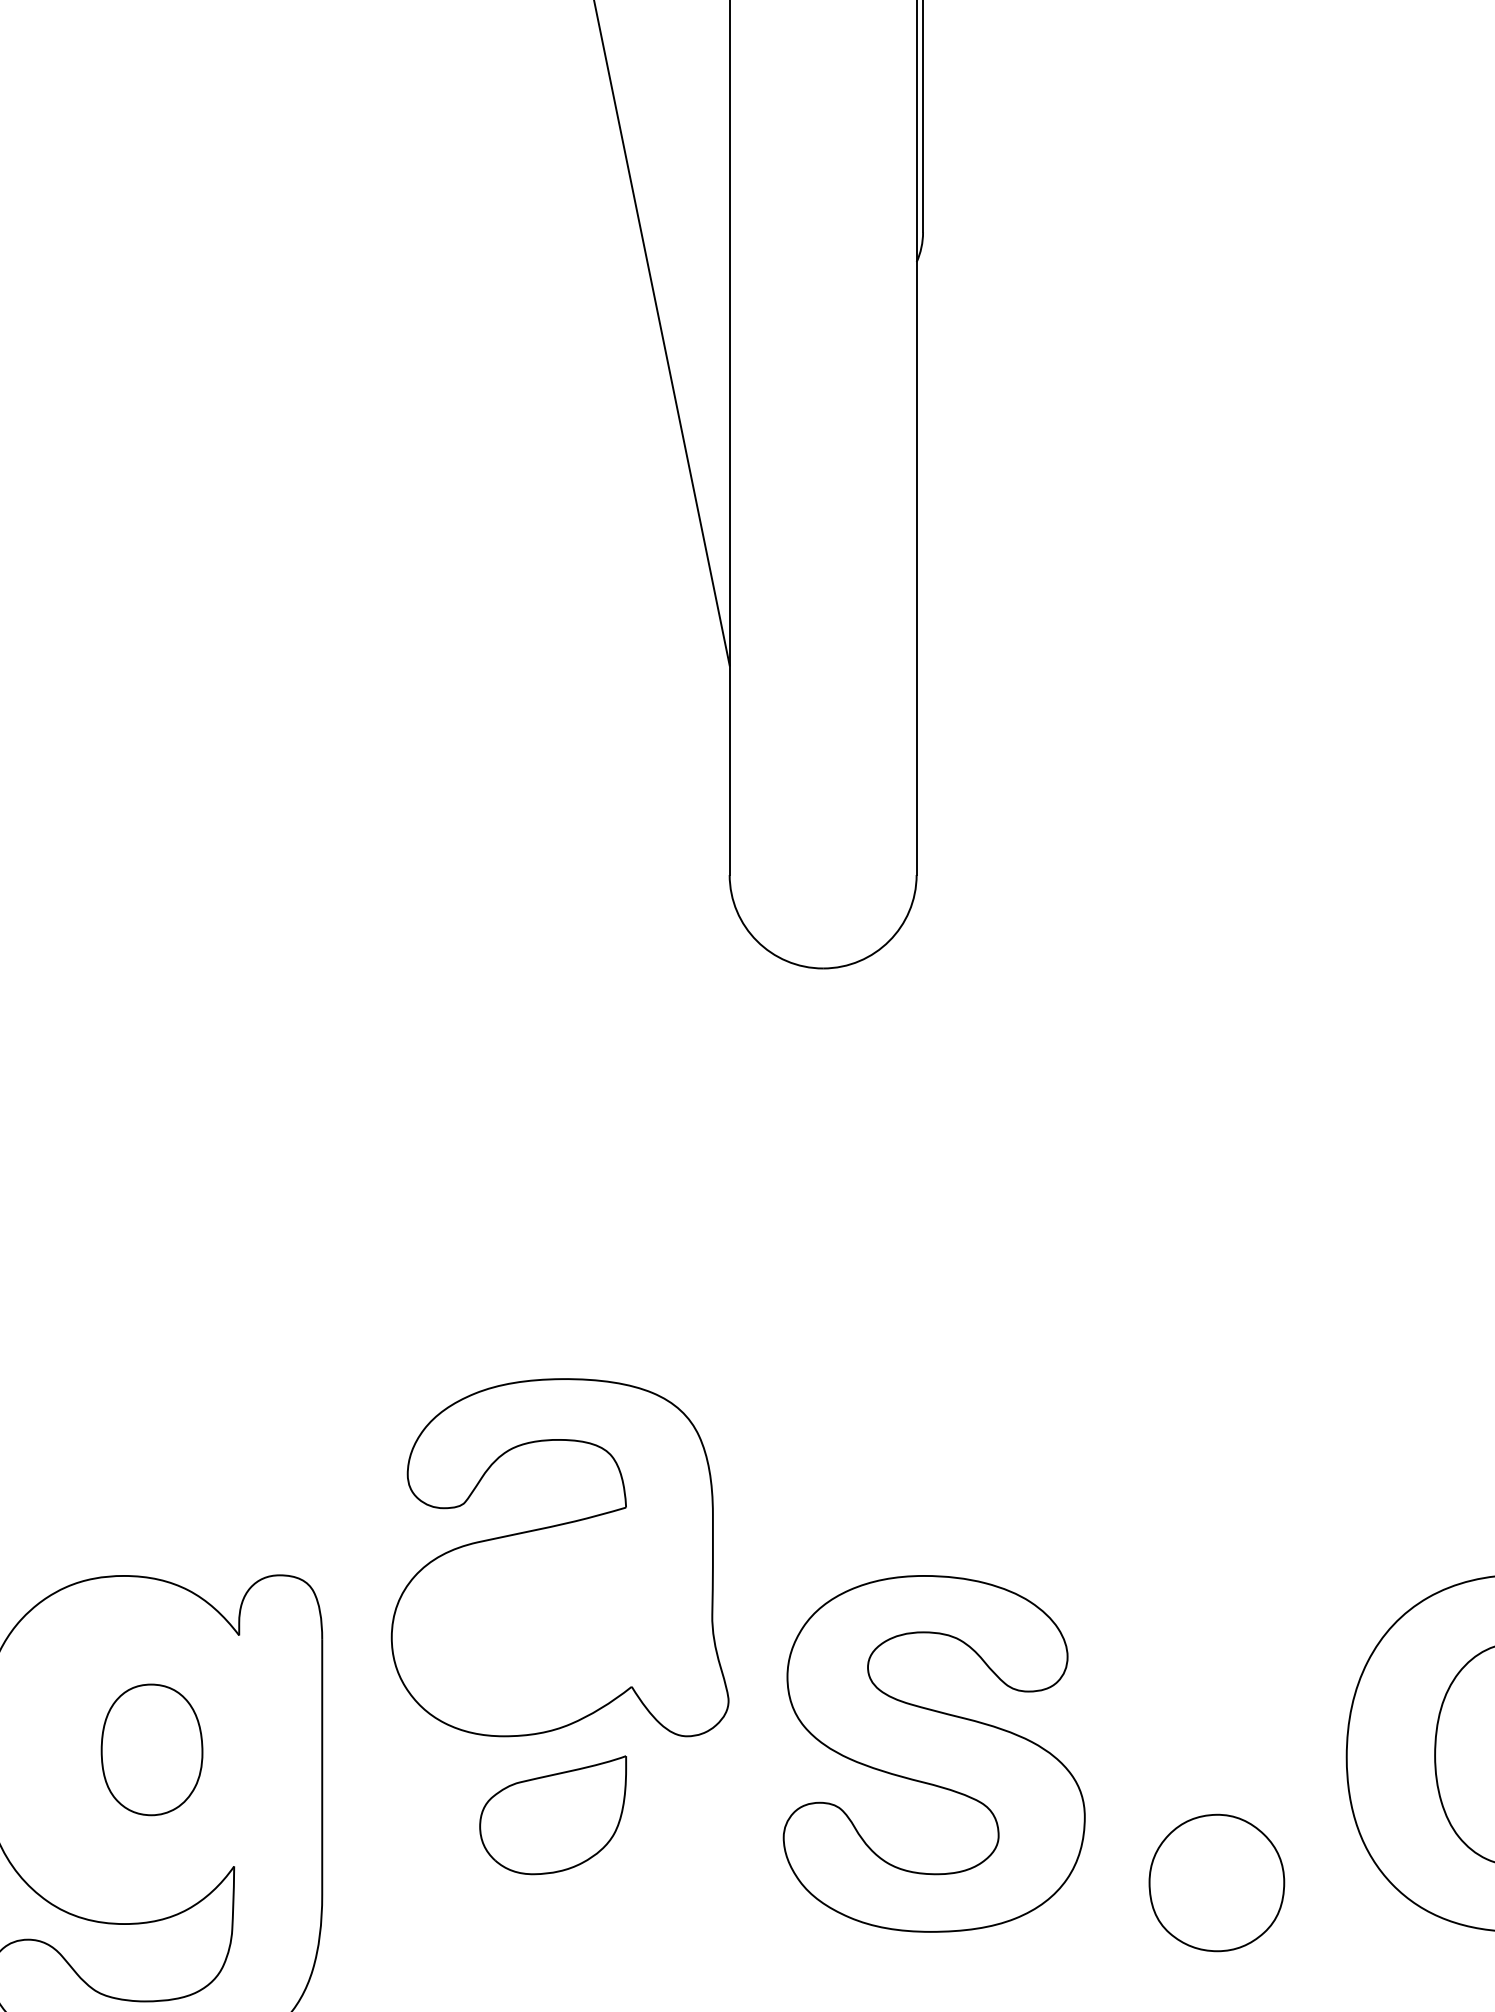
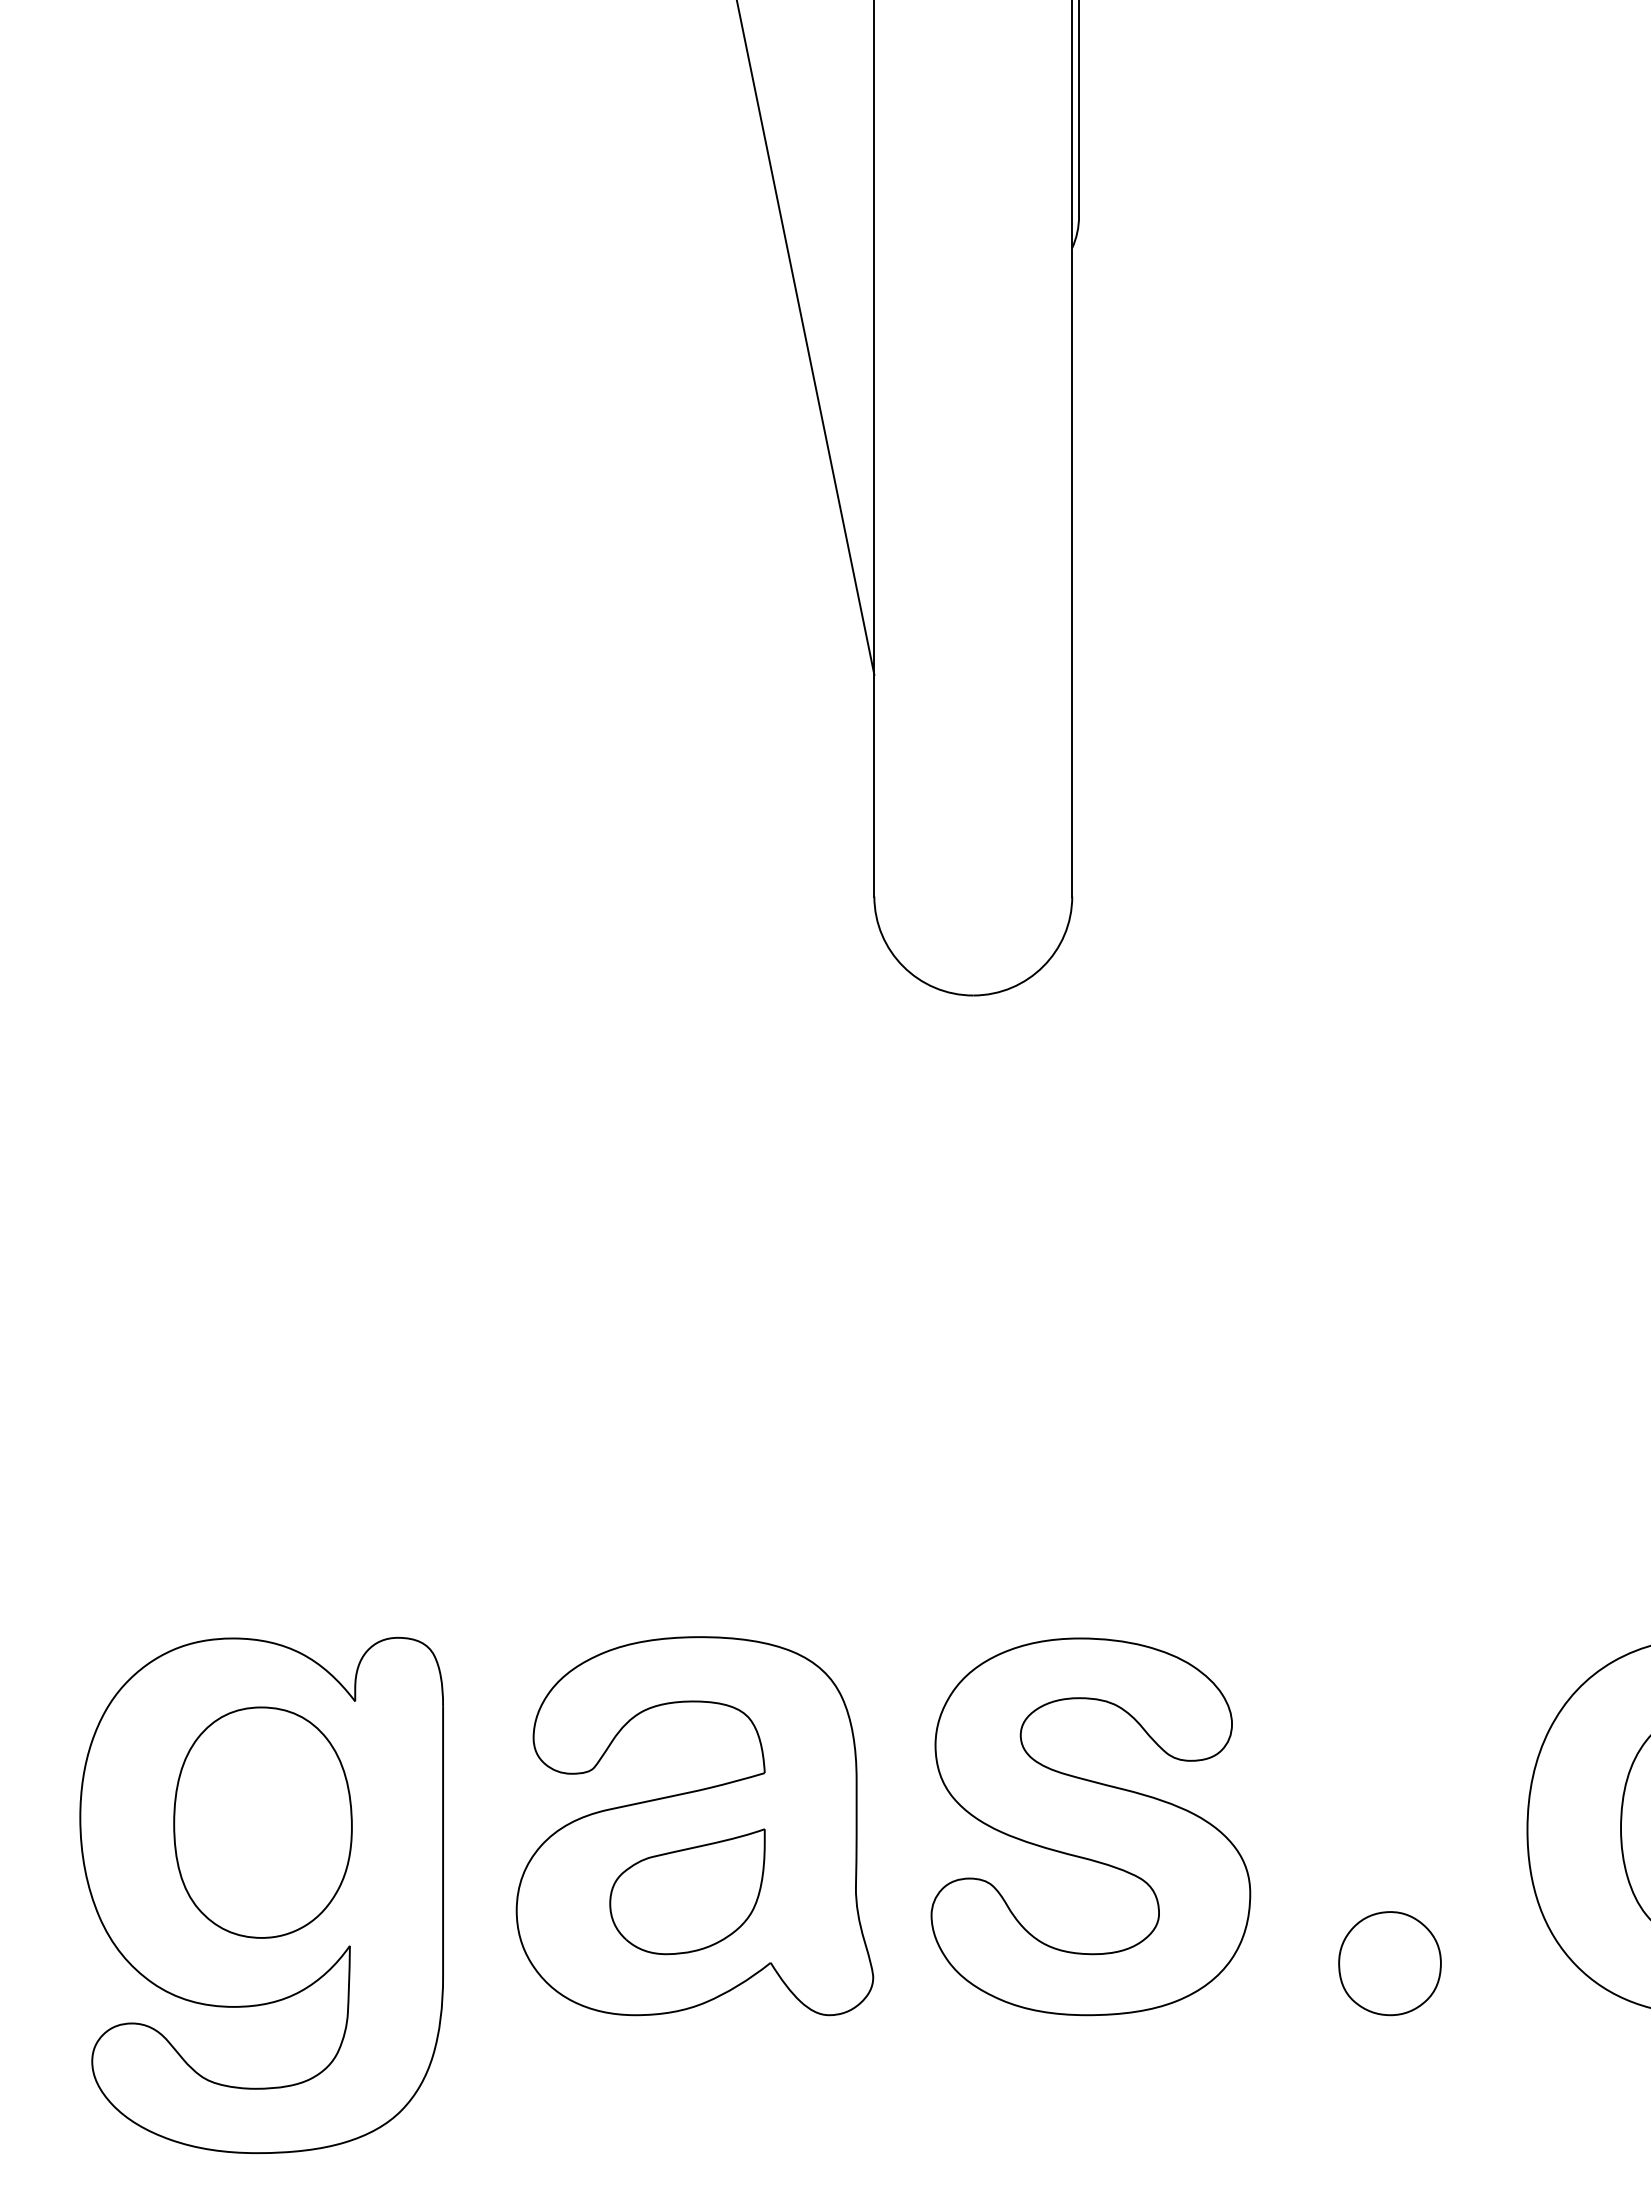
part: (559, 1558) -> (694, 1826), moved
part: (151, 1749) -> (262, 1822), size x1.67
part: (1216, 1883) -> (1389, 1963), size x0.71

